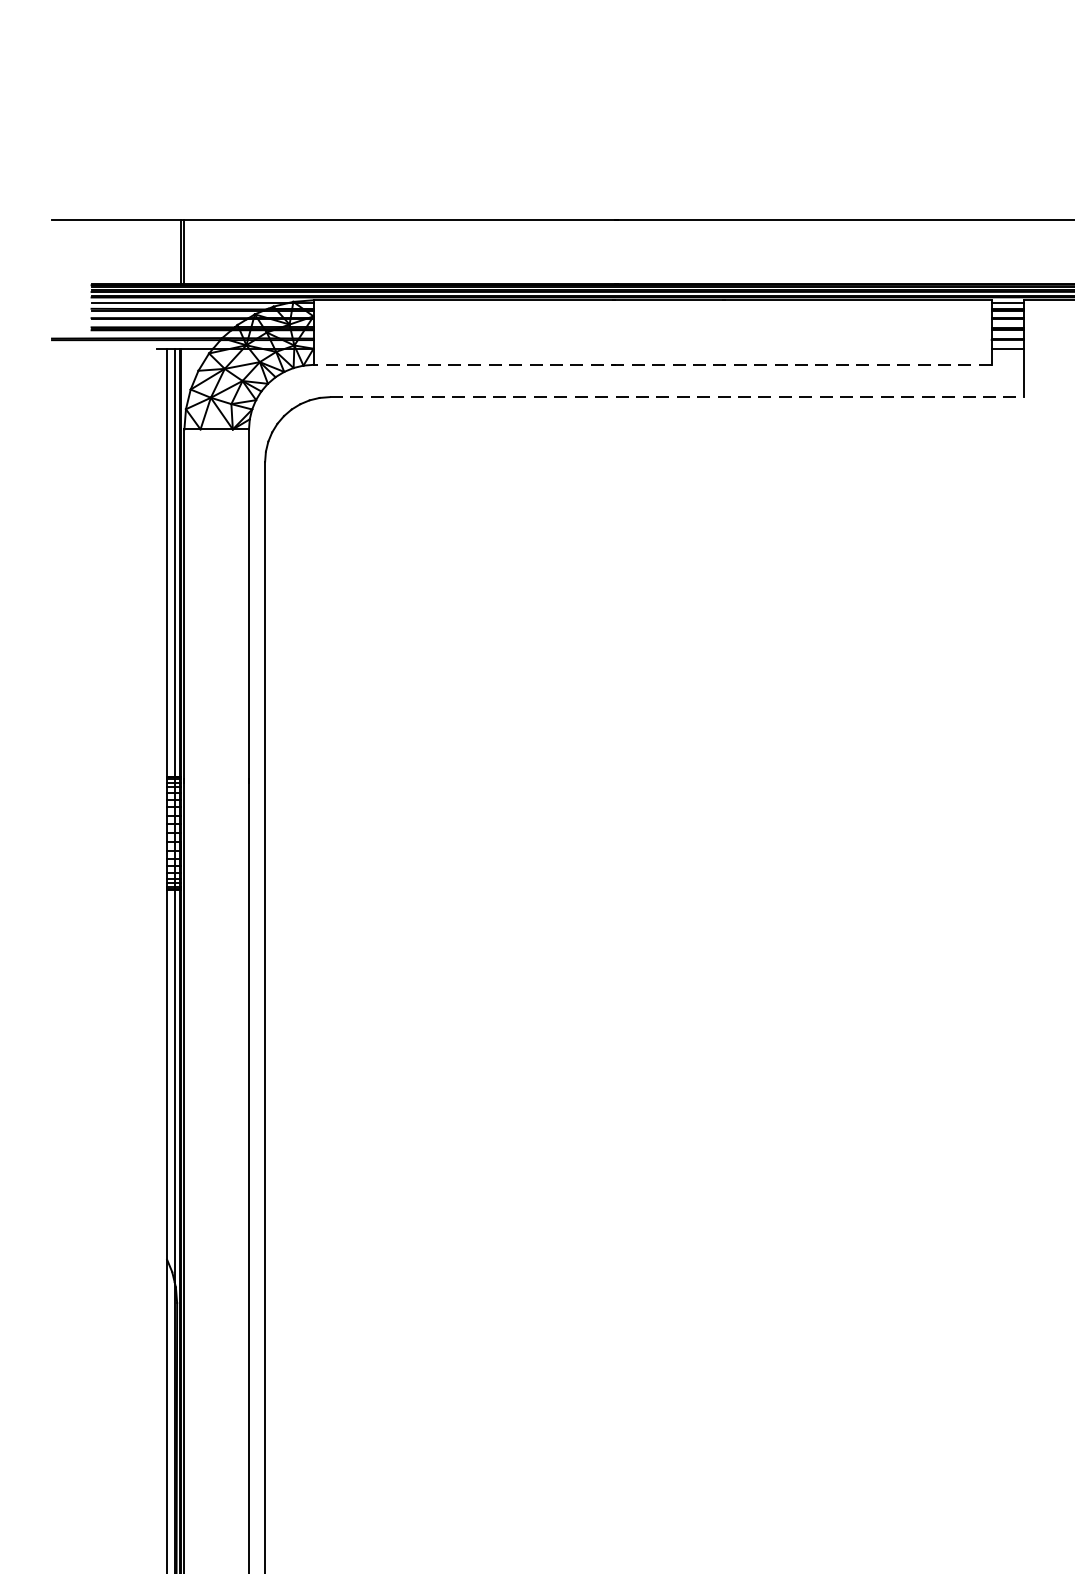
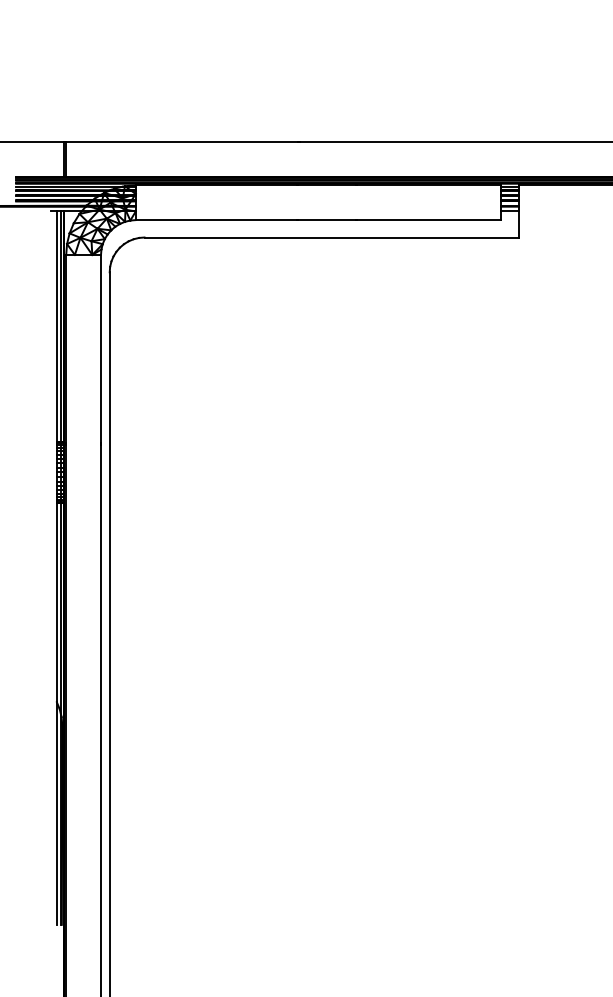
line: (652, 365) -> (318, 220), dashed -> solid
line: (678, 397) -> (332, 237), dashed -> solid

